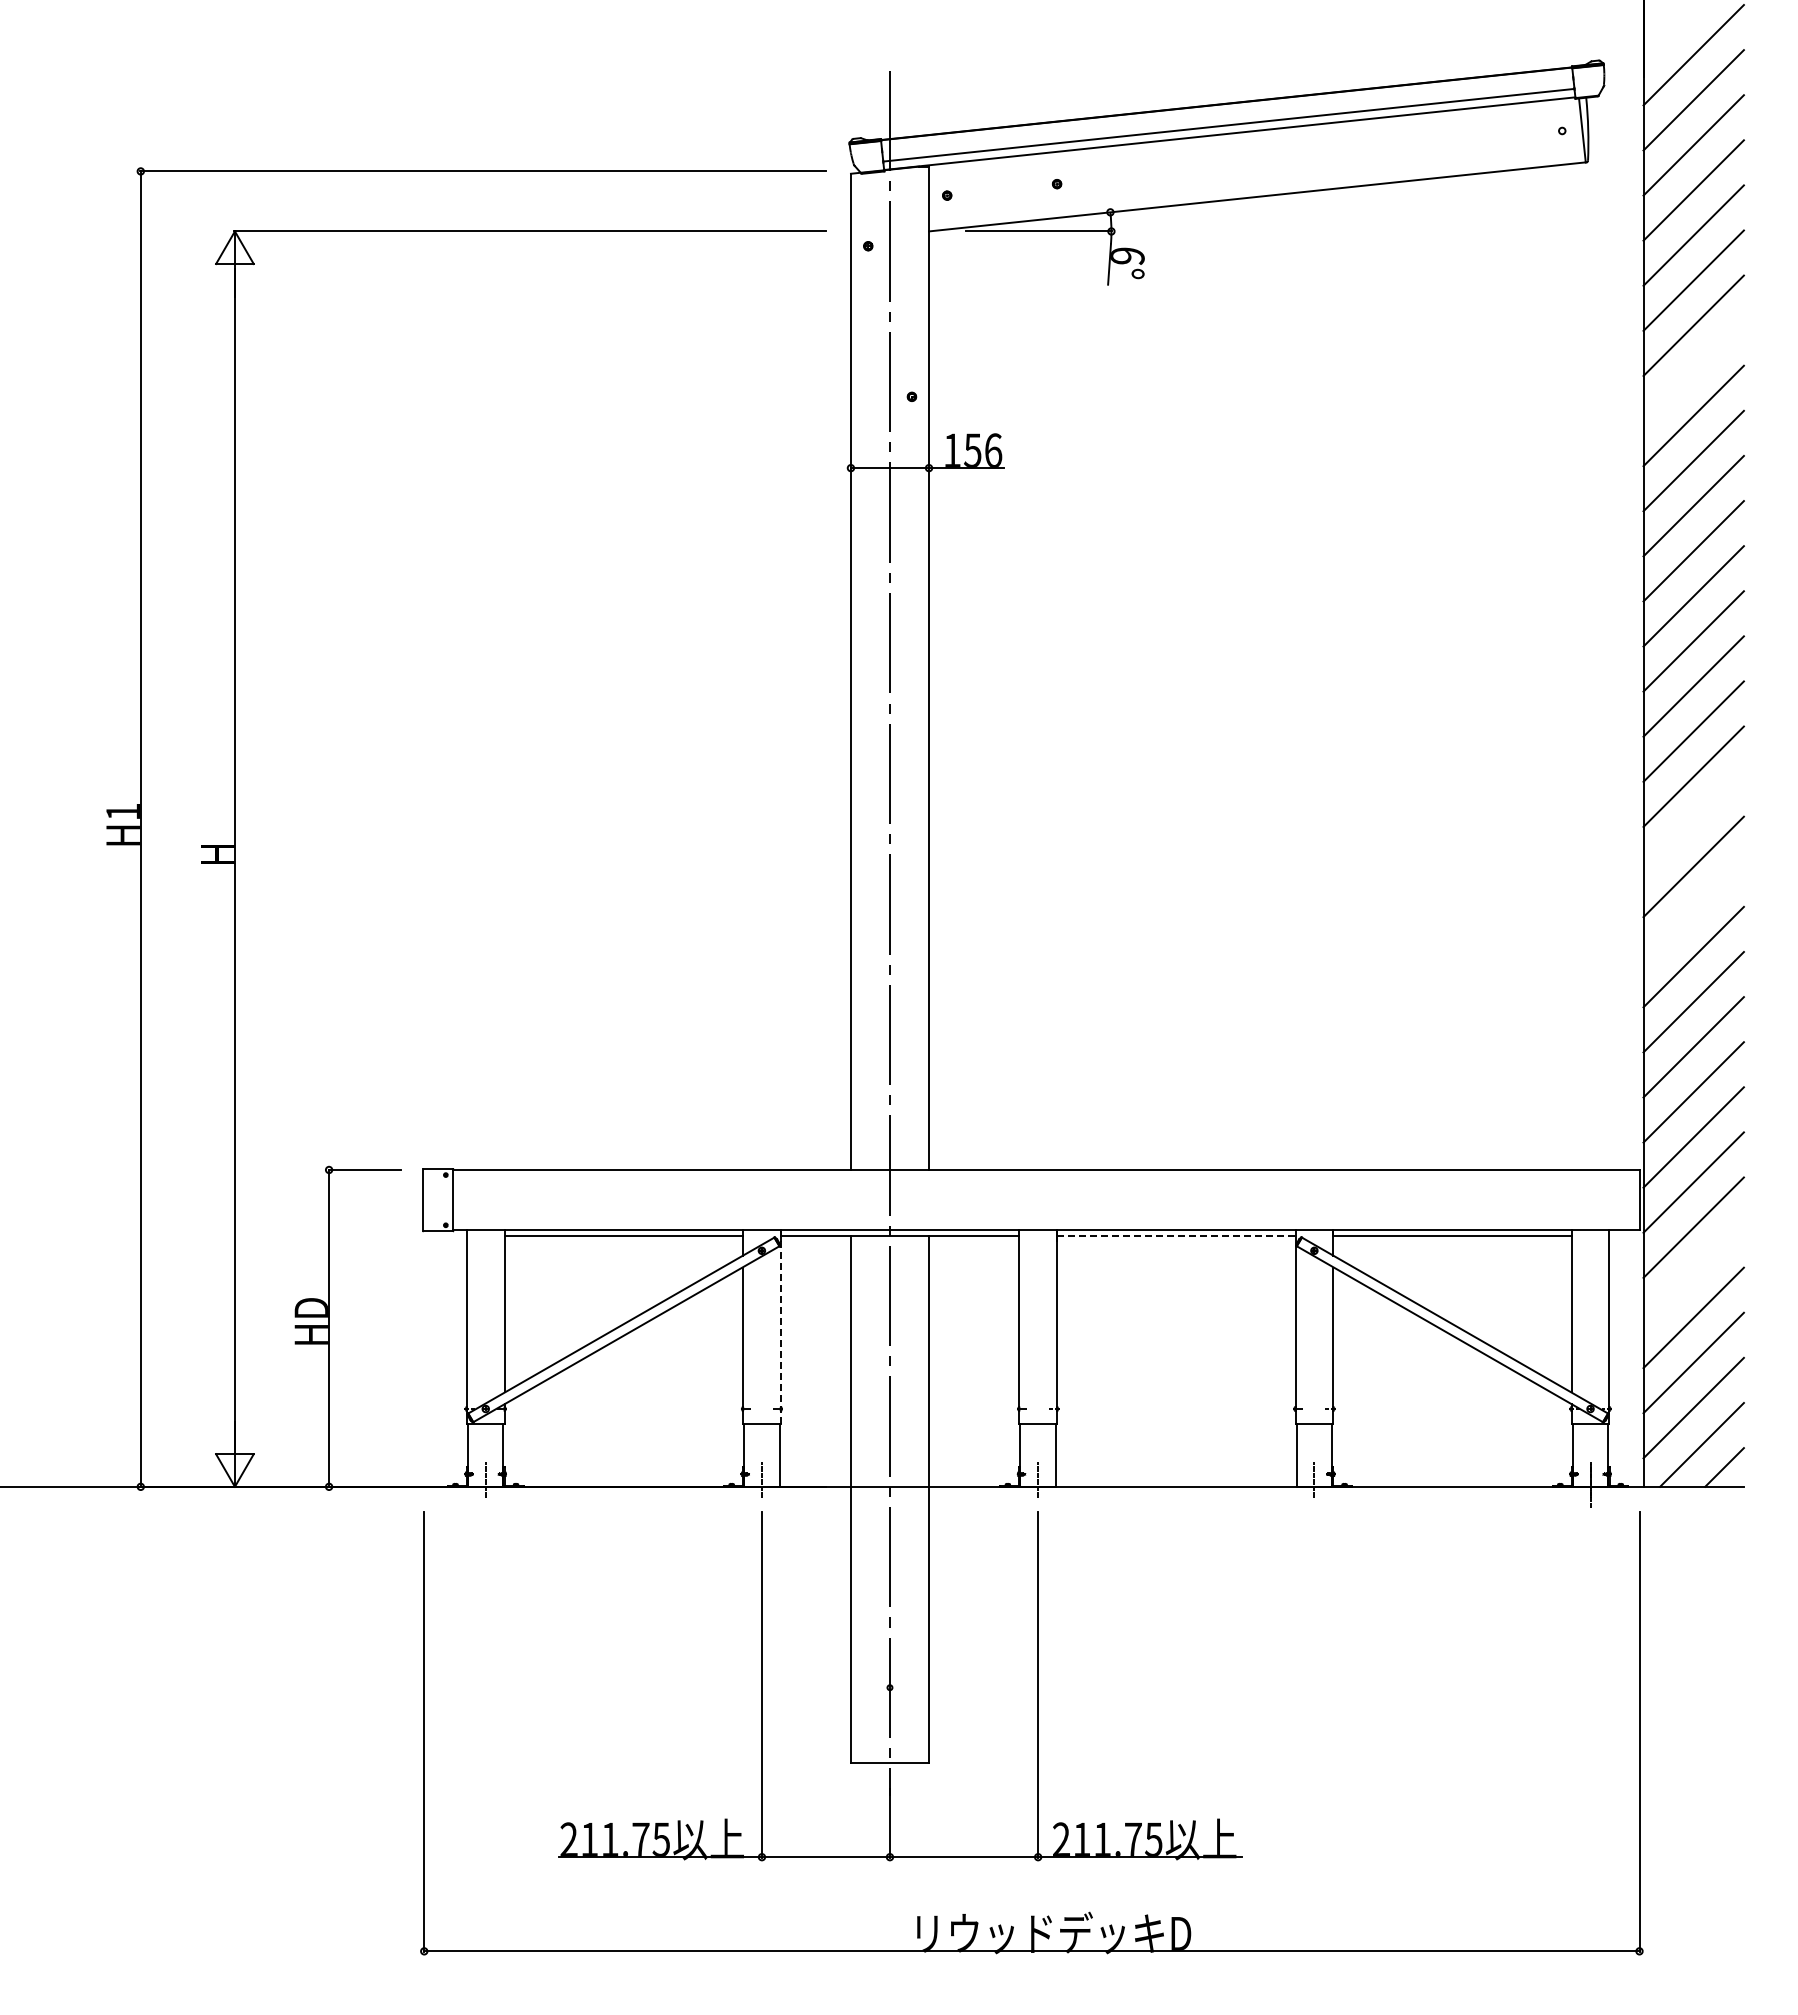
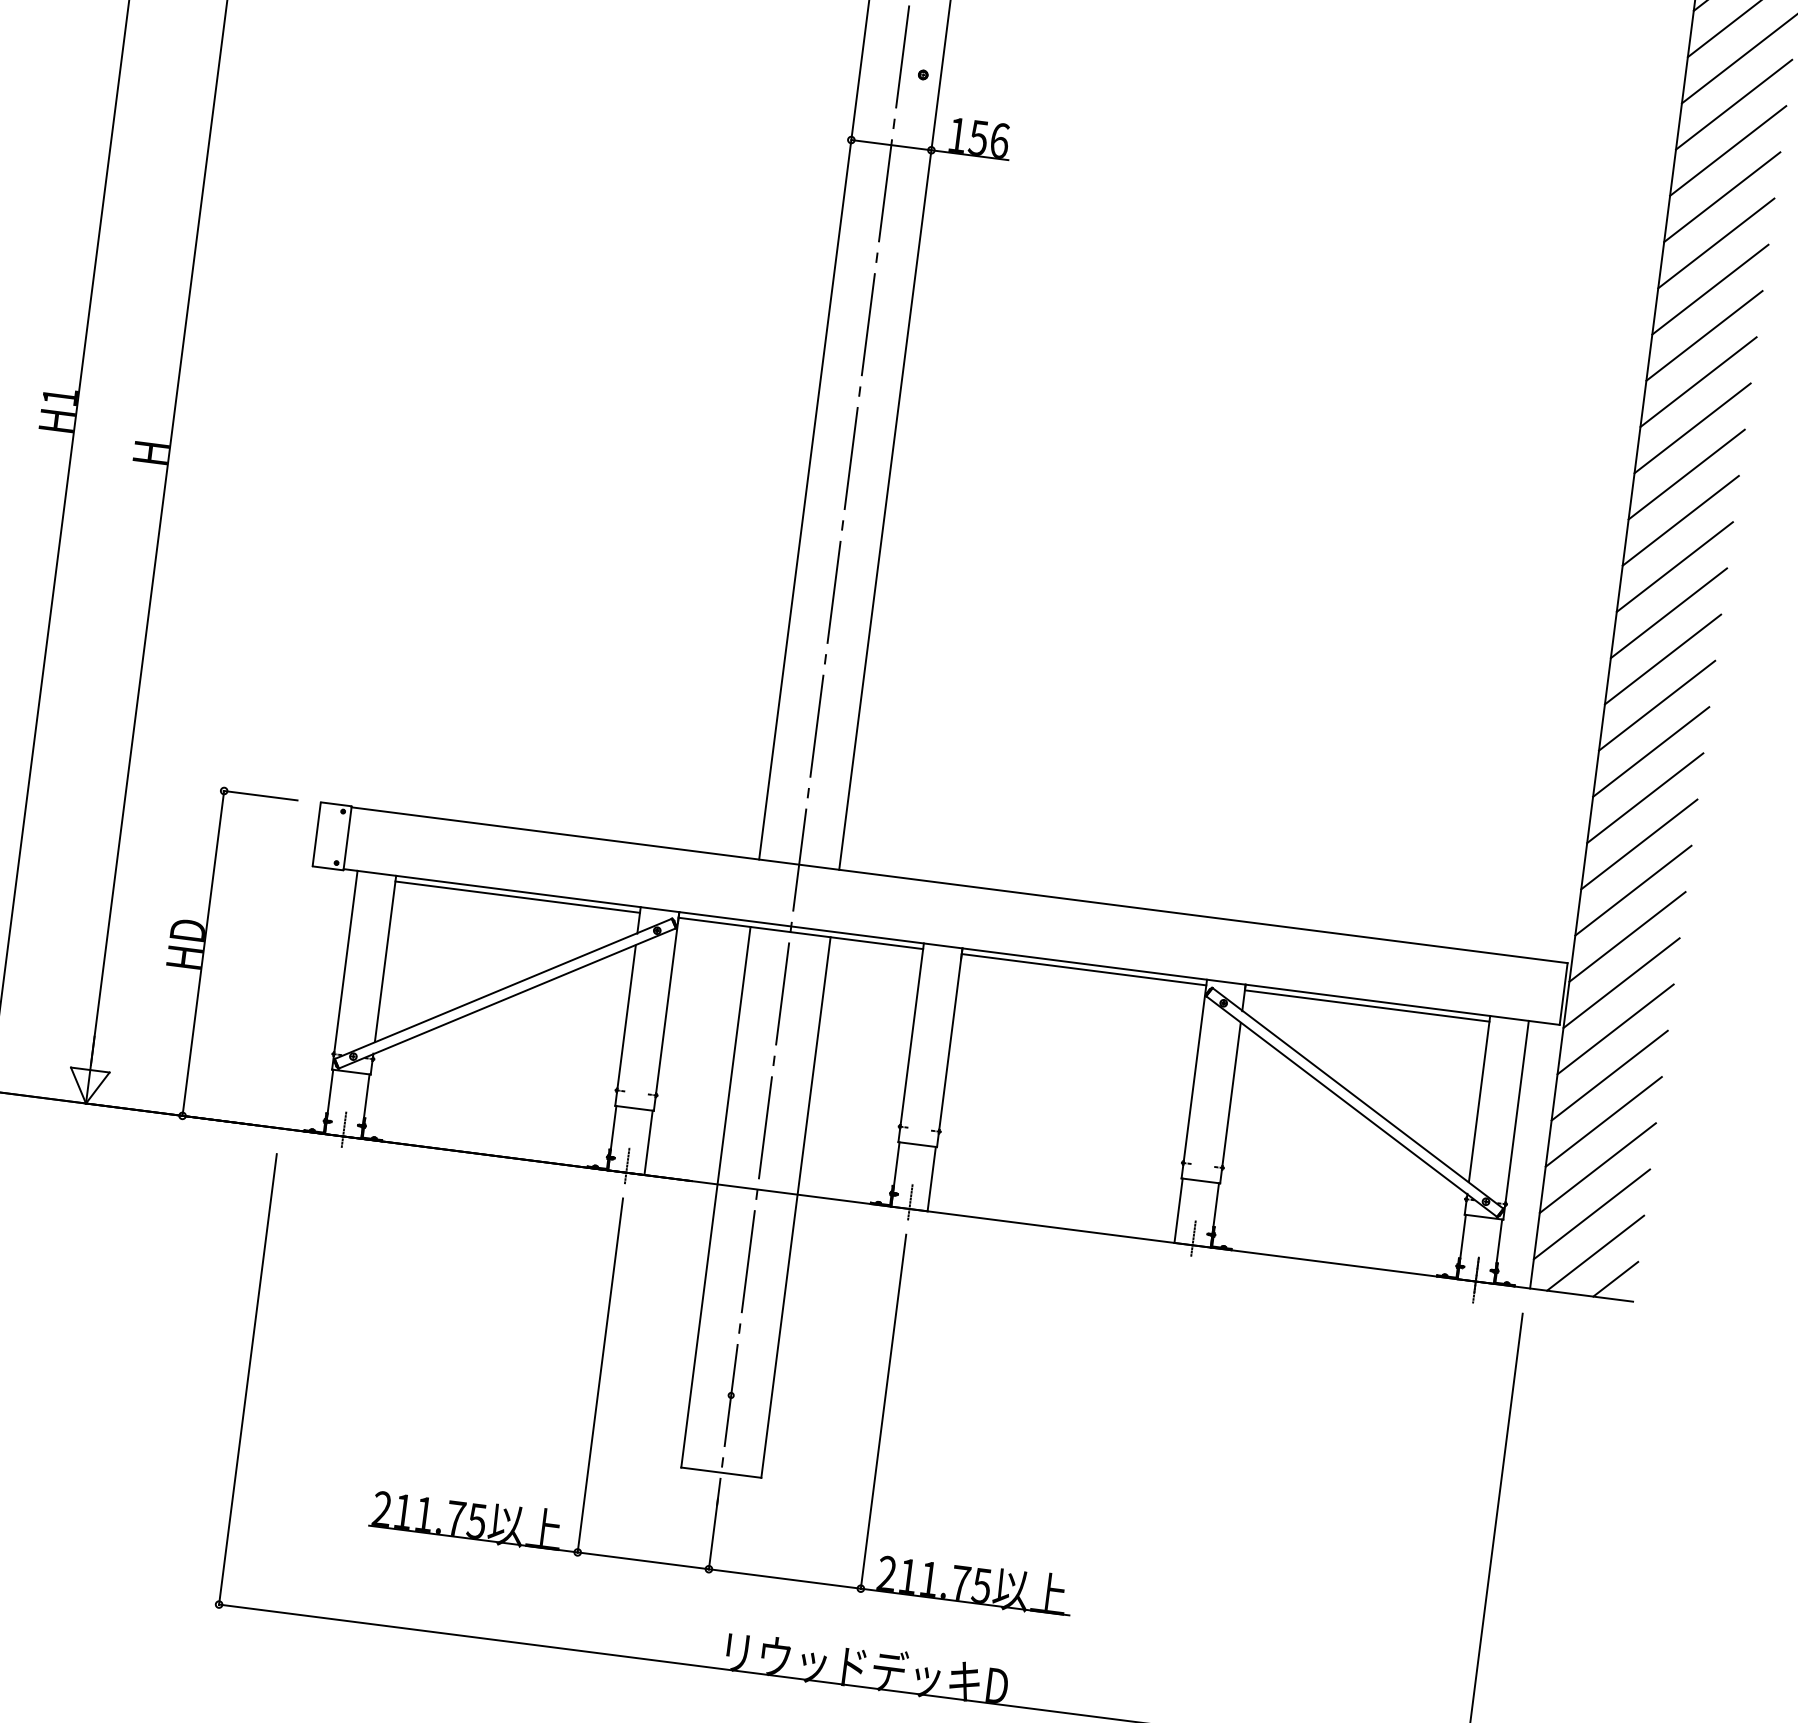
line: (1693, 370) -> (1727, 150), added
line: (1693, 821) -> (1668, 612), added
line: (1693, 911) -> (1656, 705), added
line: (1176, 1235) -> (1084, 969), dashed -> solid
line: (1693, 1272) -> (1609, 1075), added
line: (780, 1327) -> (666, 1011), dashed -> solid

